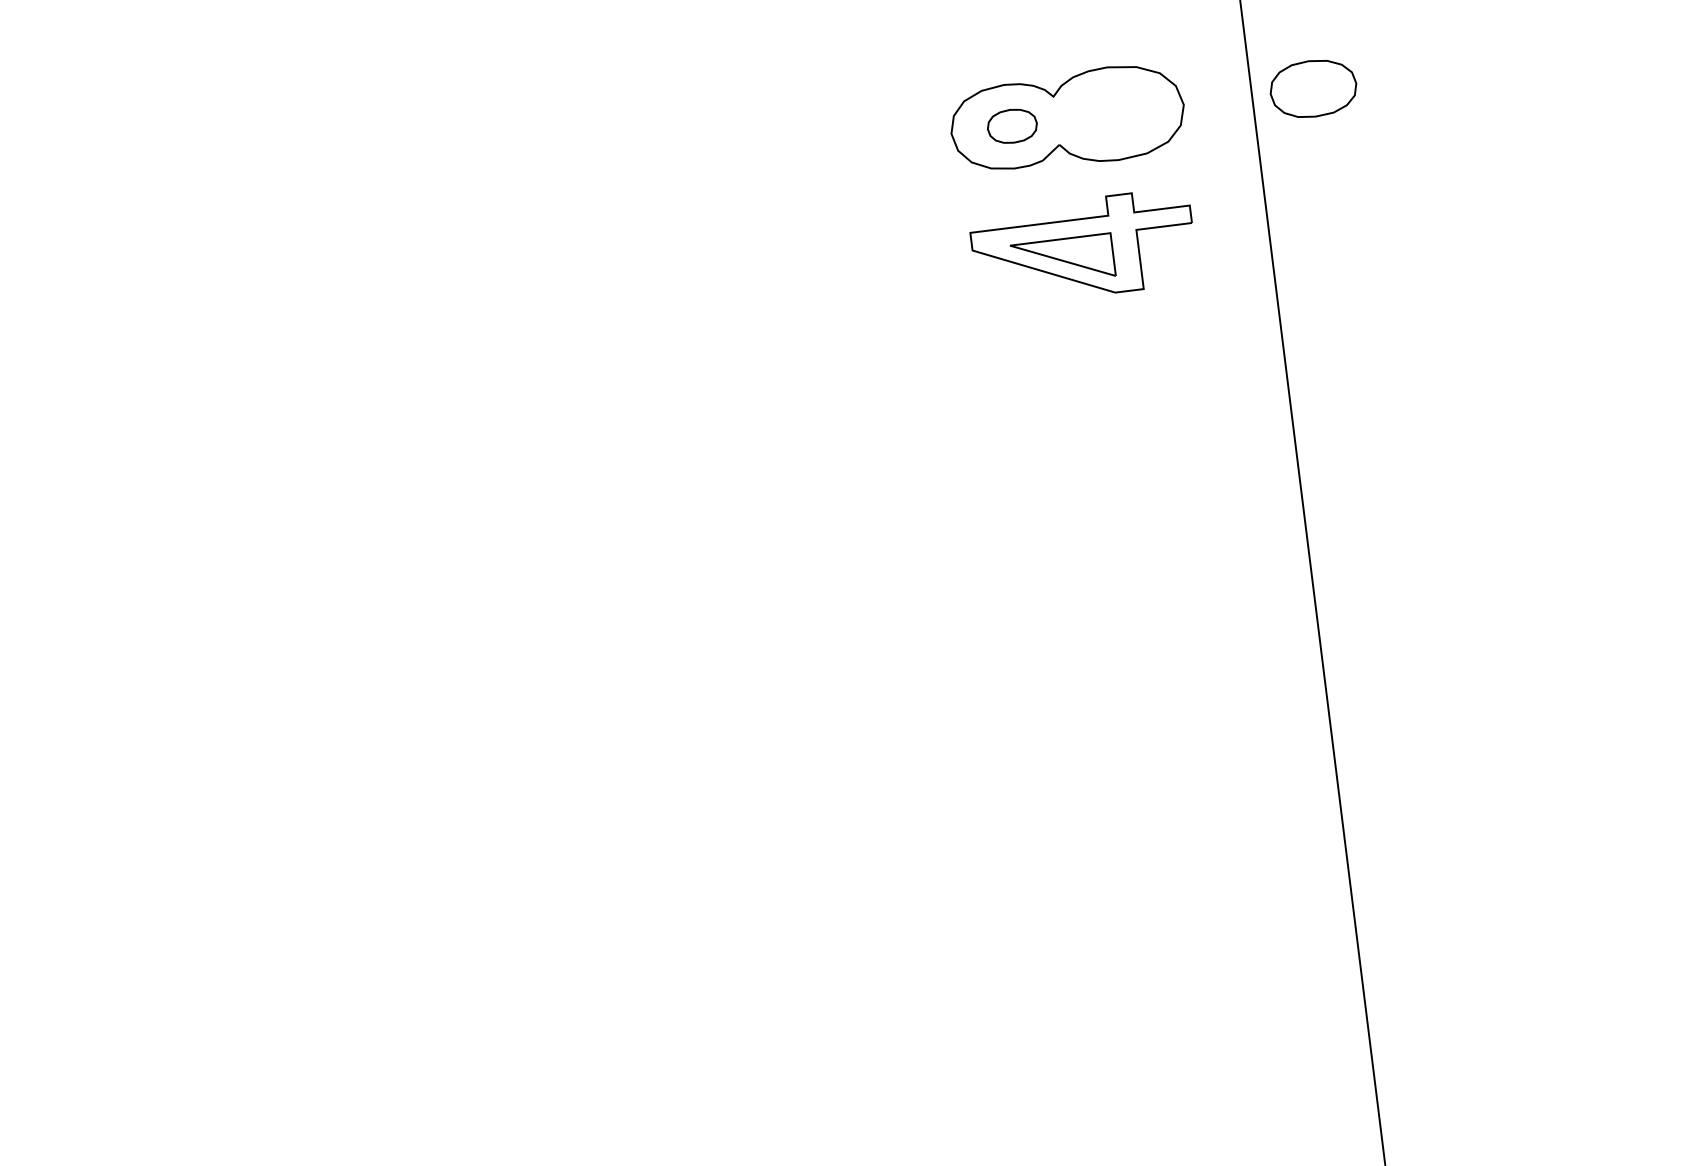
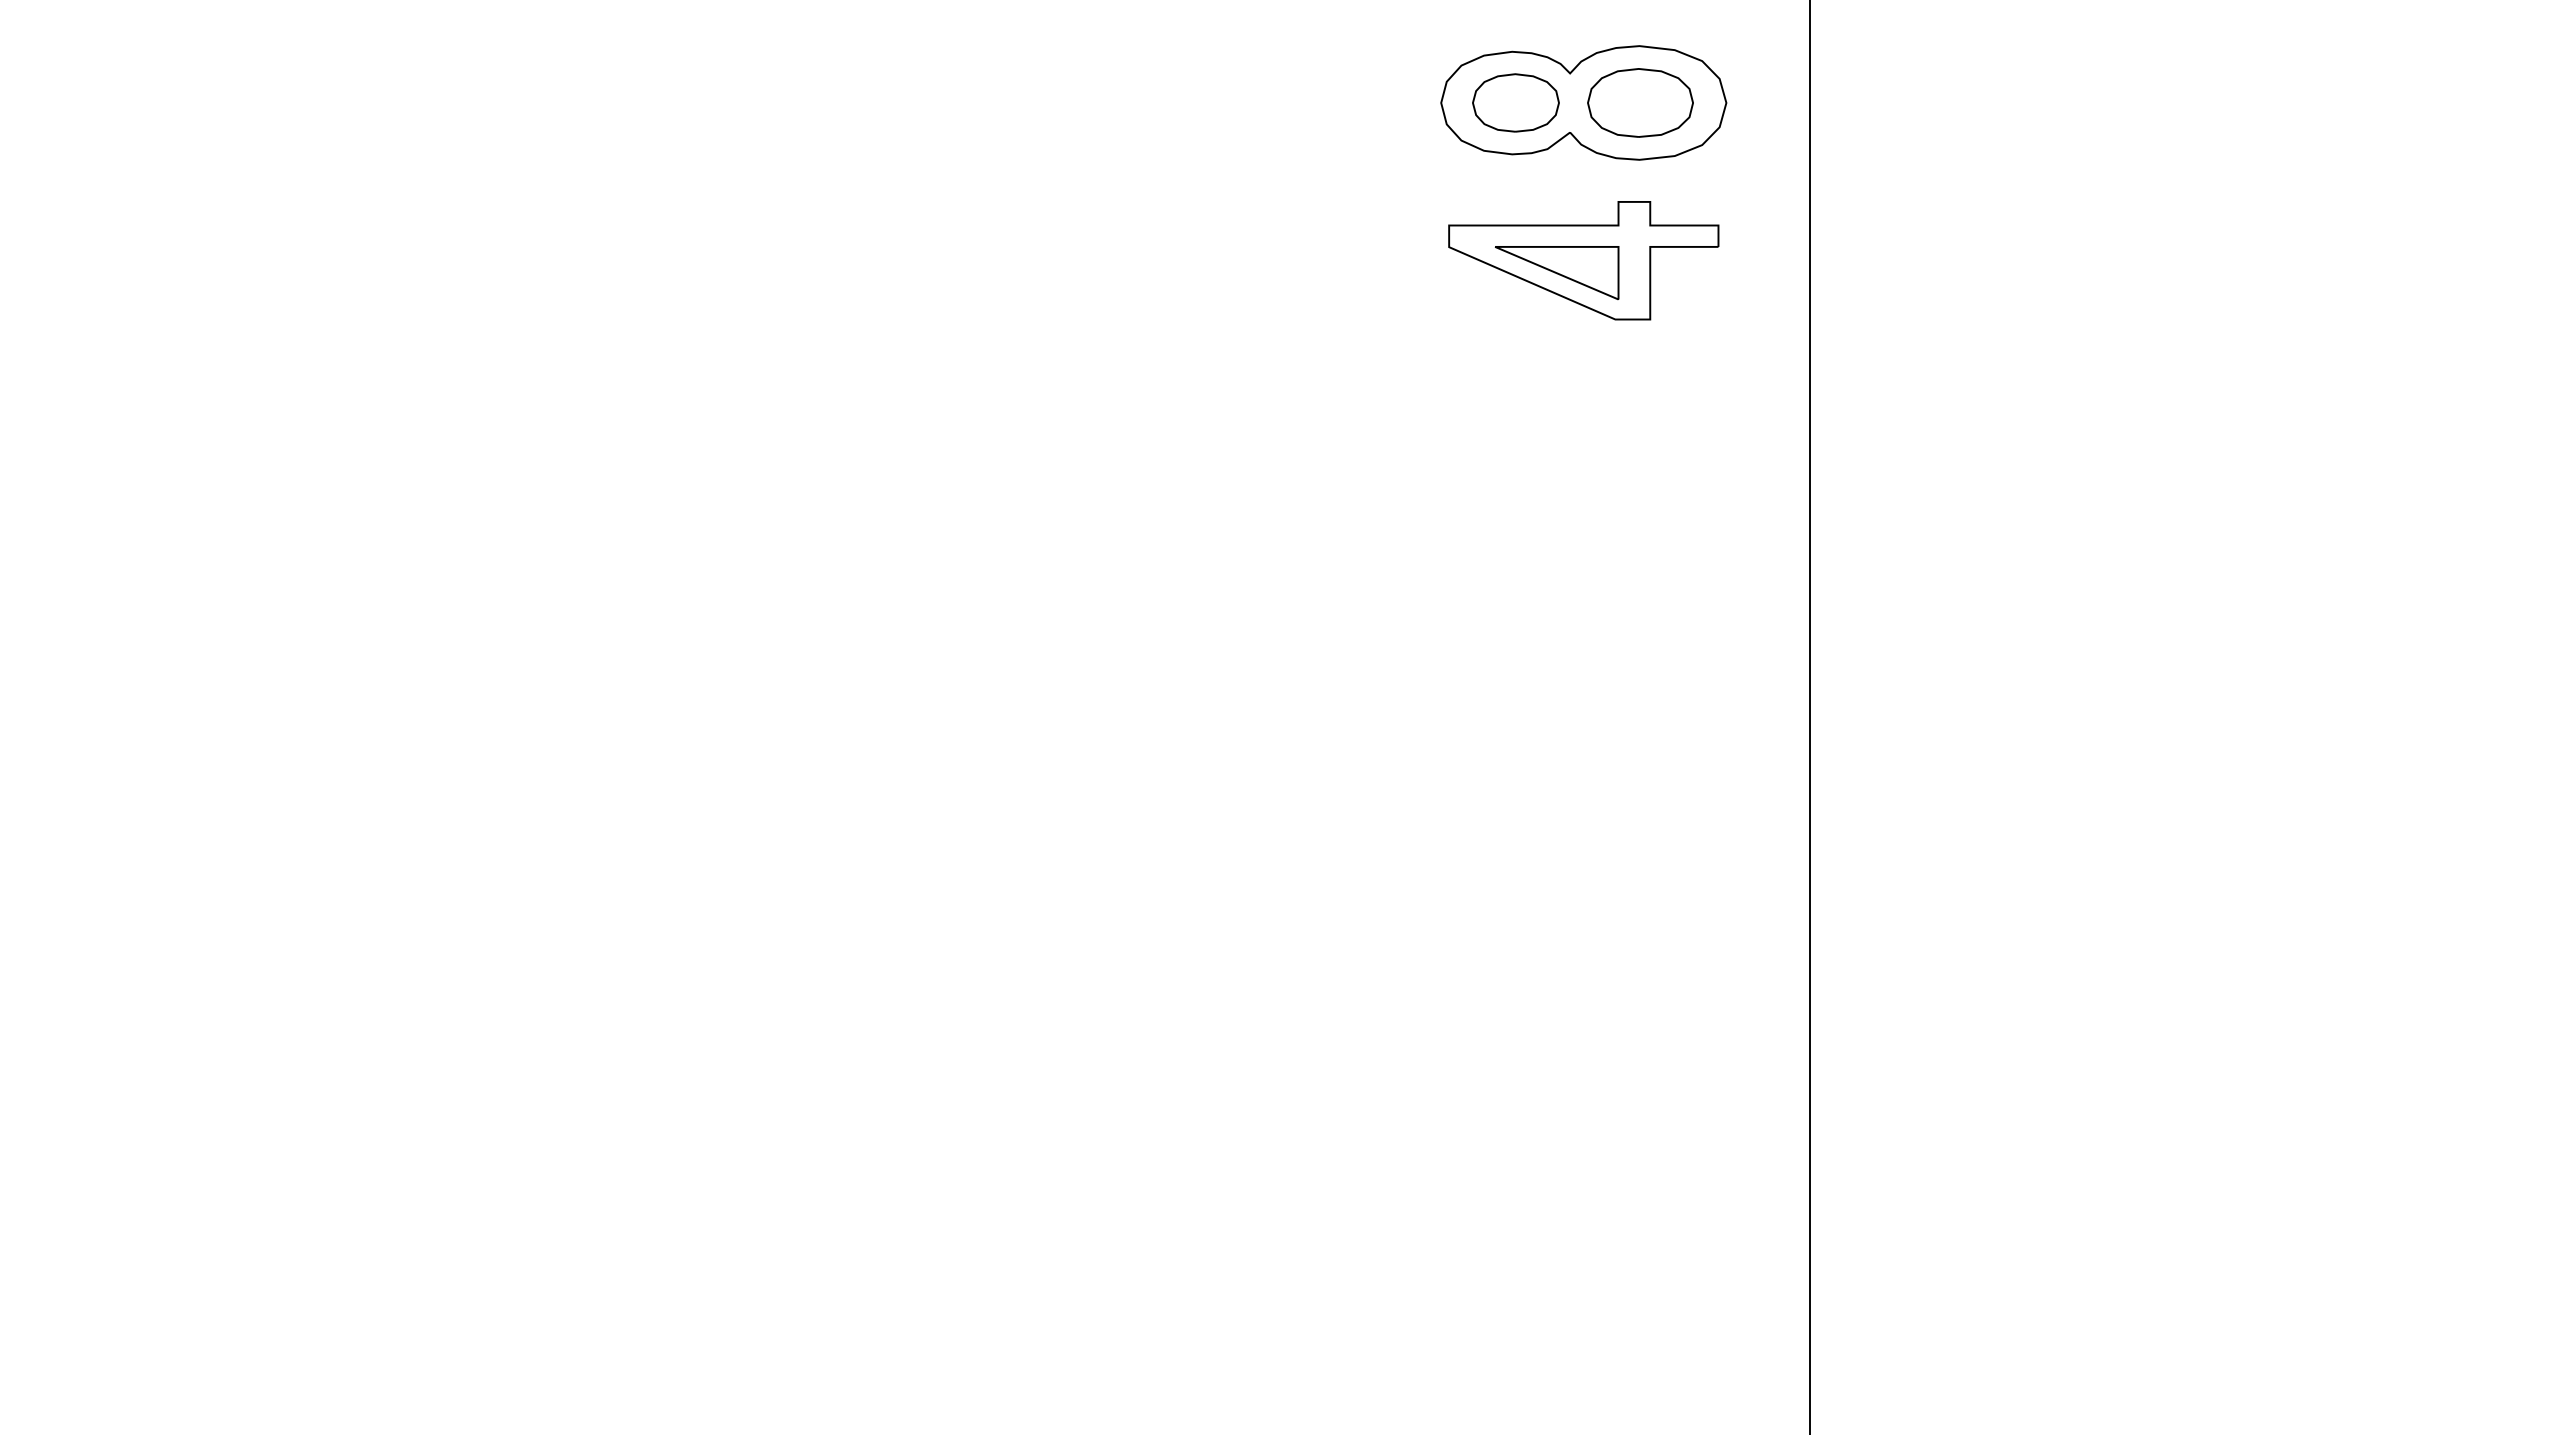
part: (1313, 88) -> (1640, 102), moved
part: (1011, 125) -> (1515, 102), size x1.43

